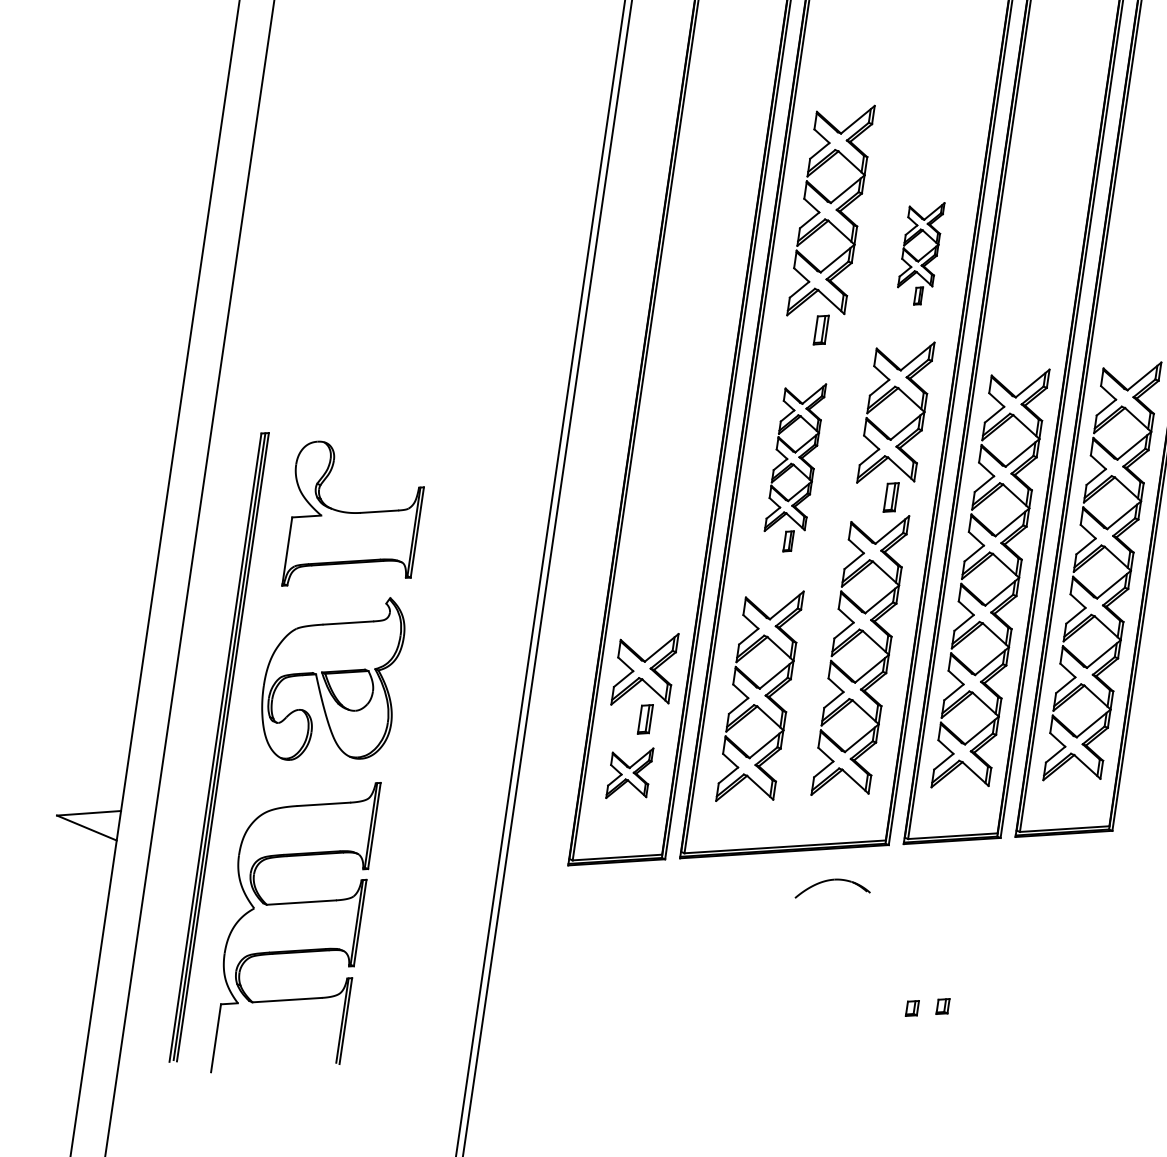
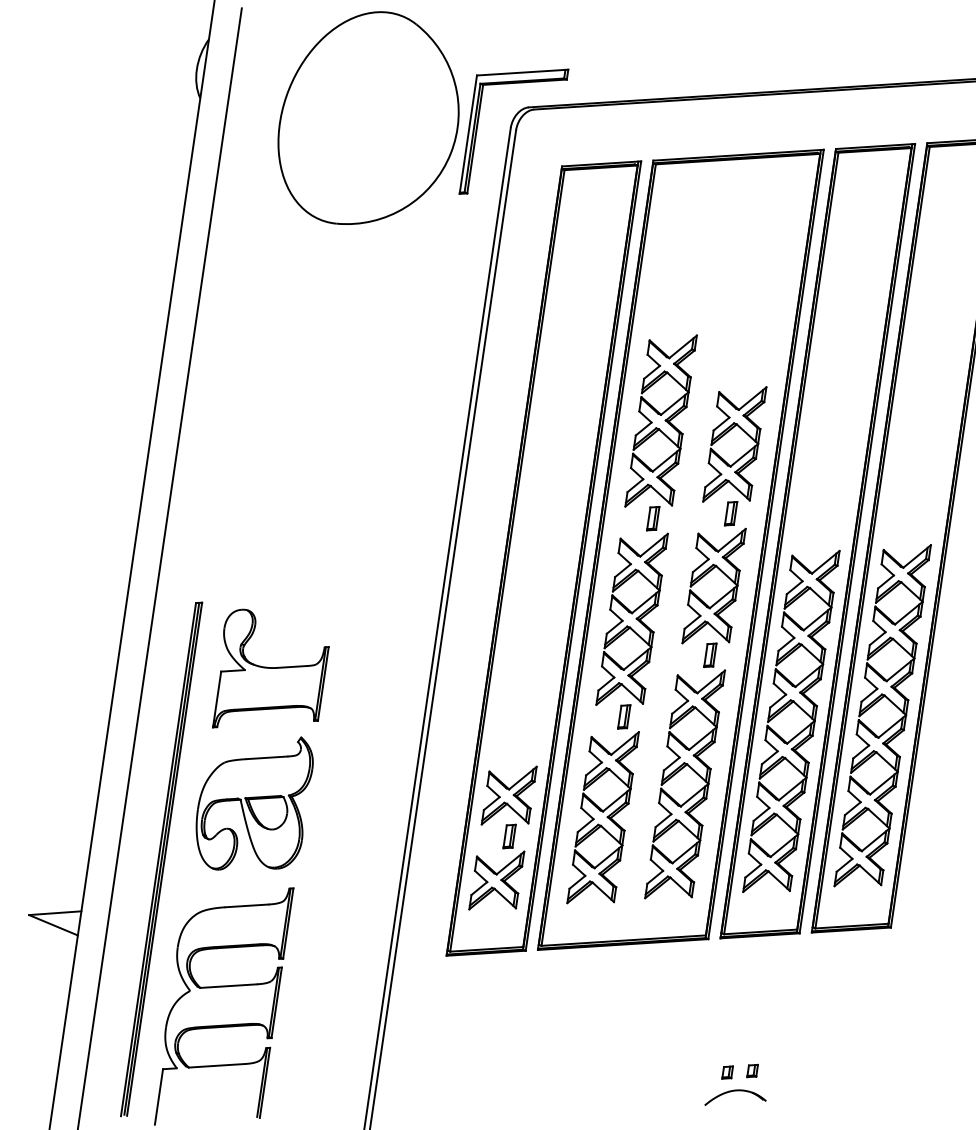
part: (920, 254) -> (734, 456), size x1.67
part: (794, 467) -> (631, 630), size x1.43
part: (629, 773) -> (496, 880), size x1.43
part: (832, 888) -> (735, 1097), moved

